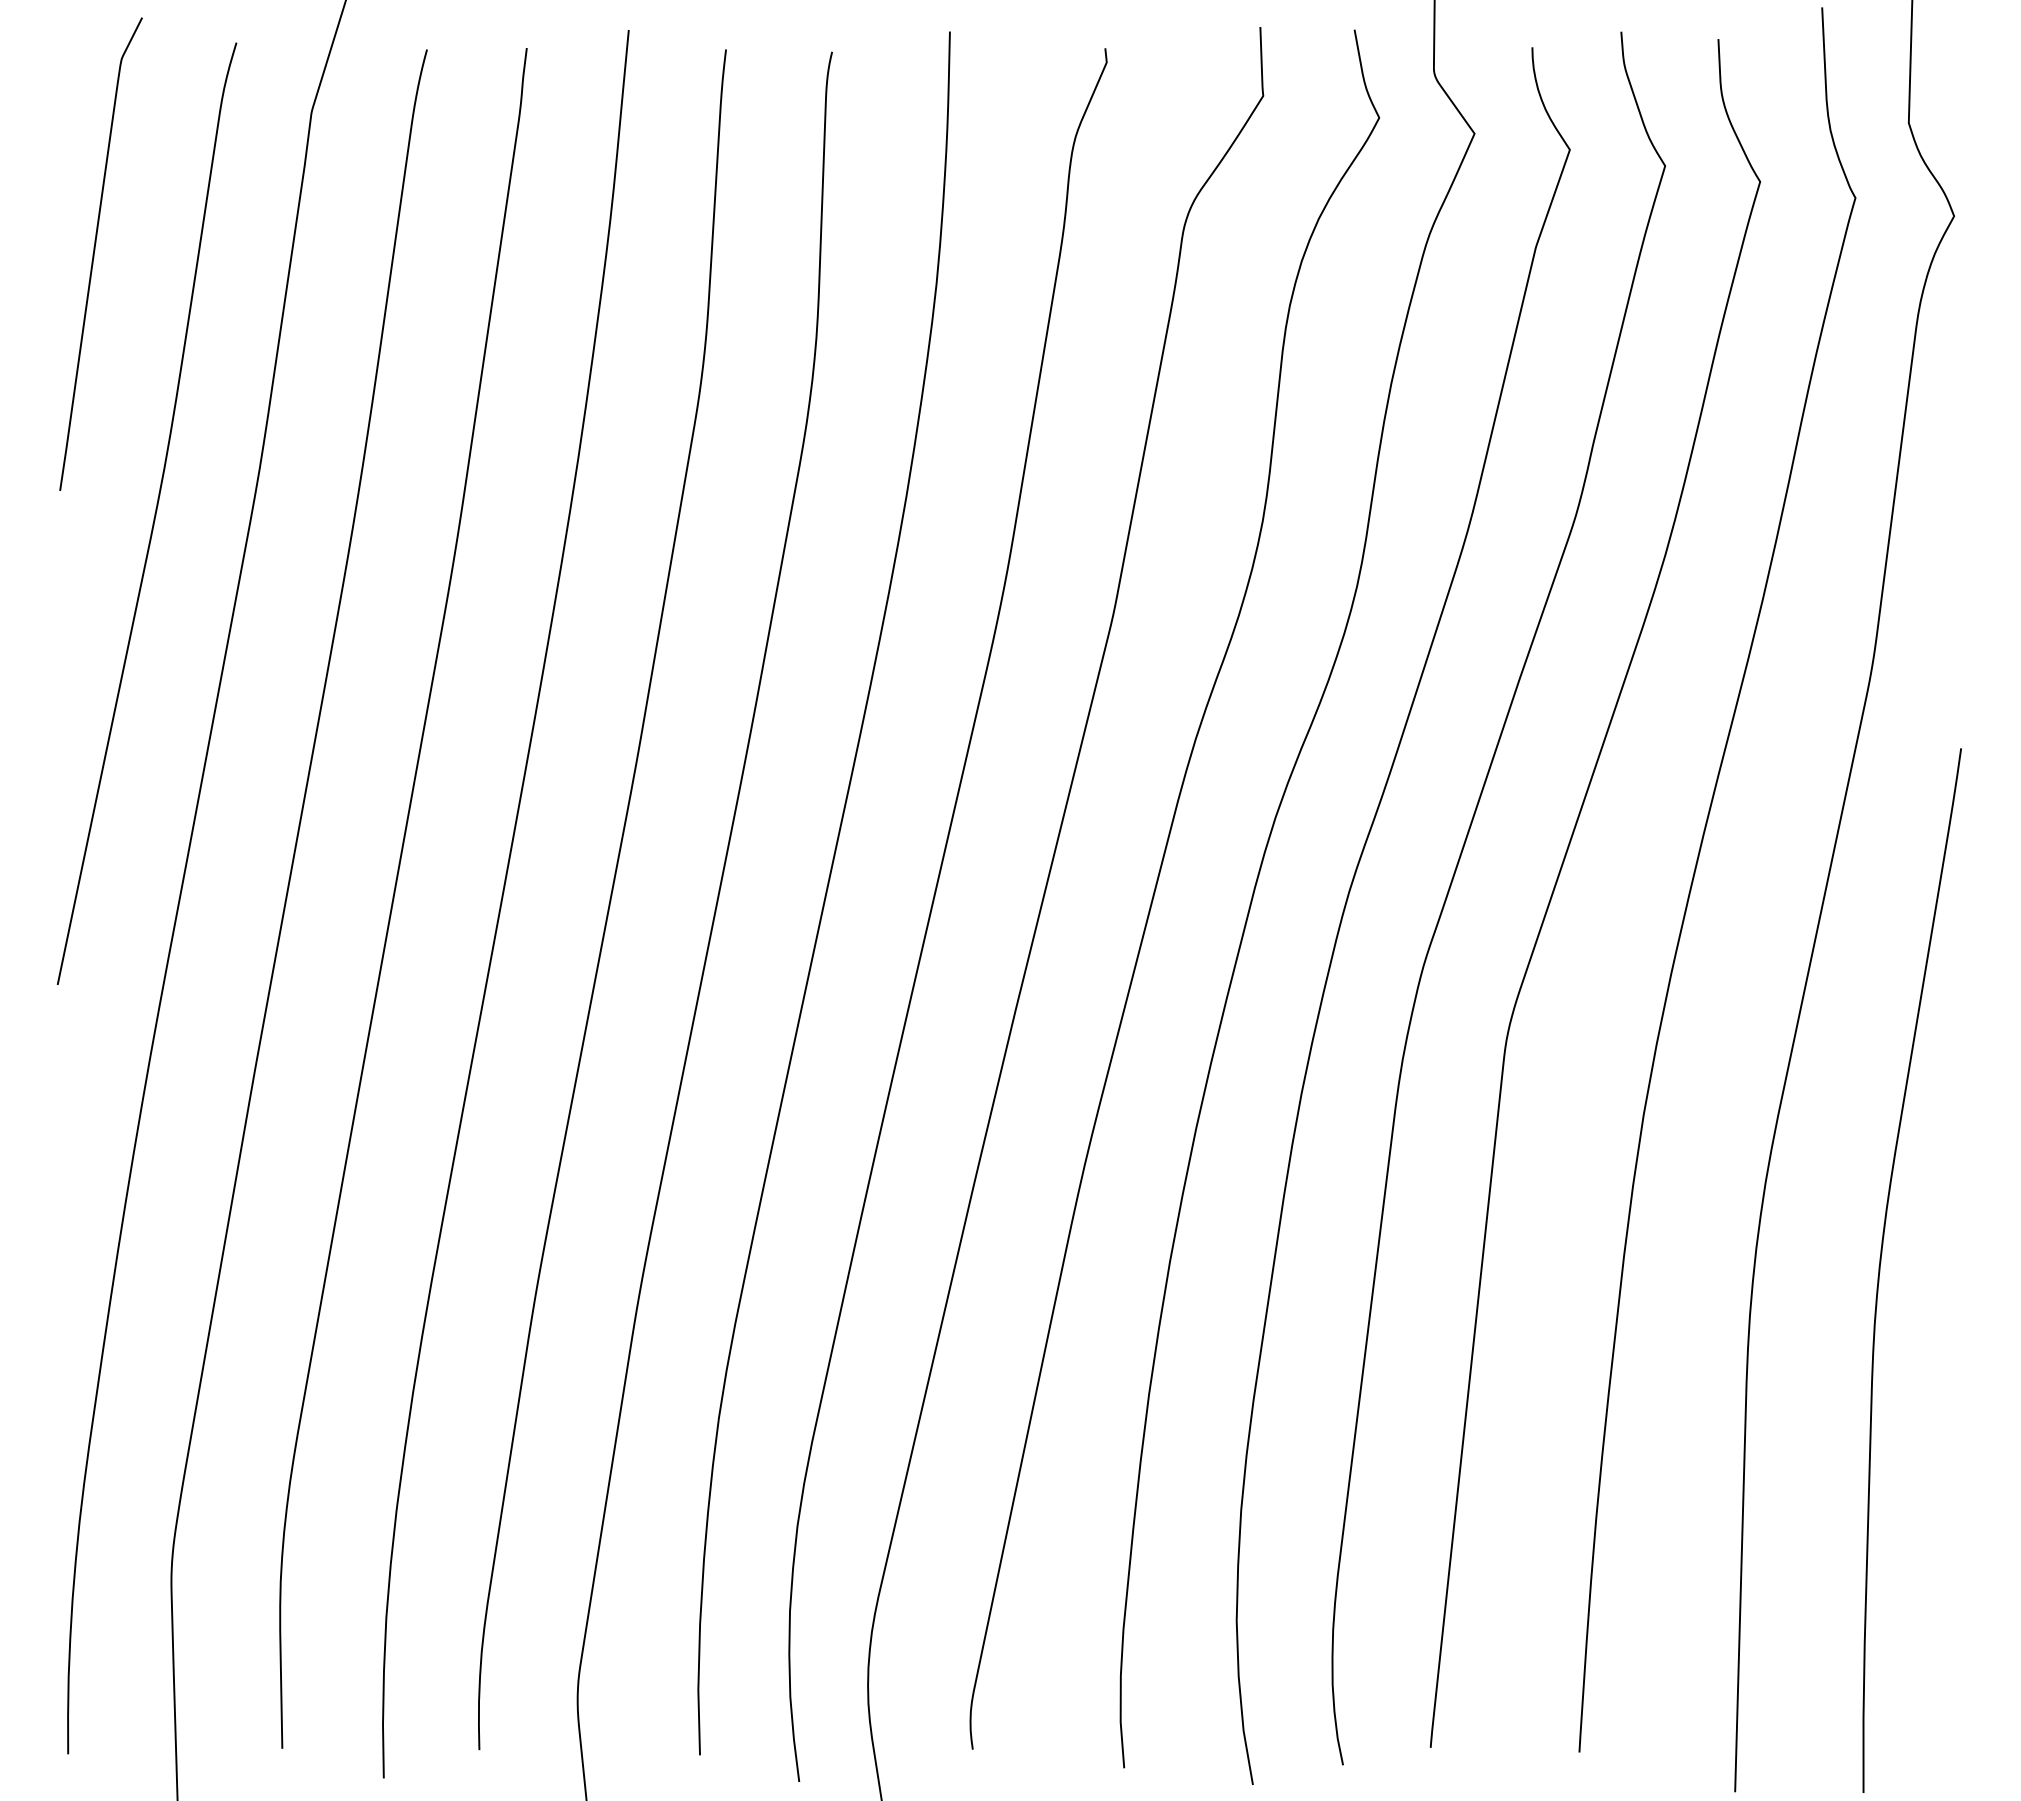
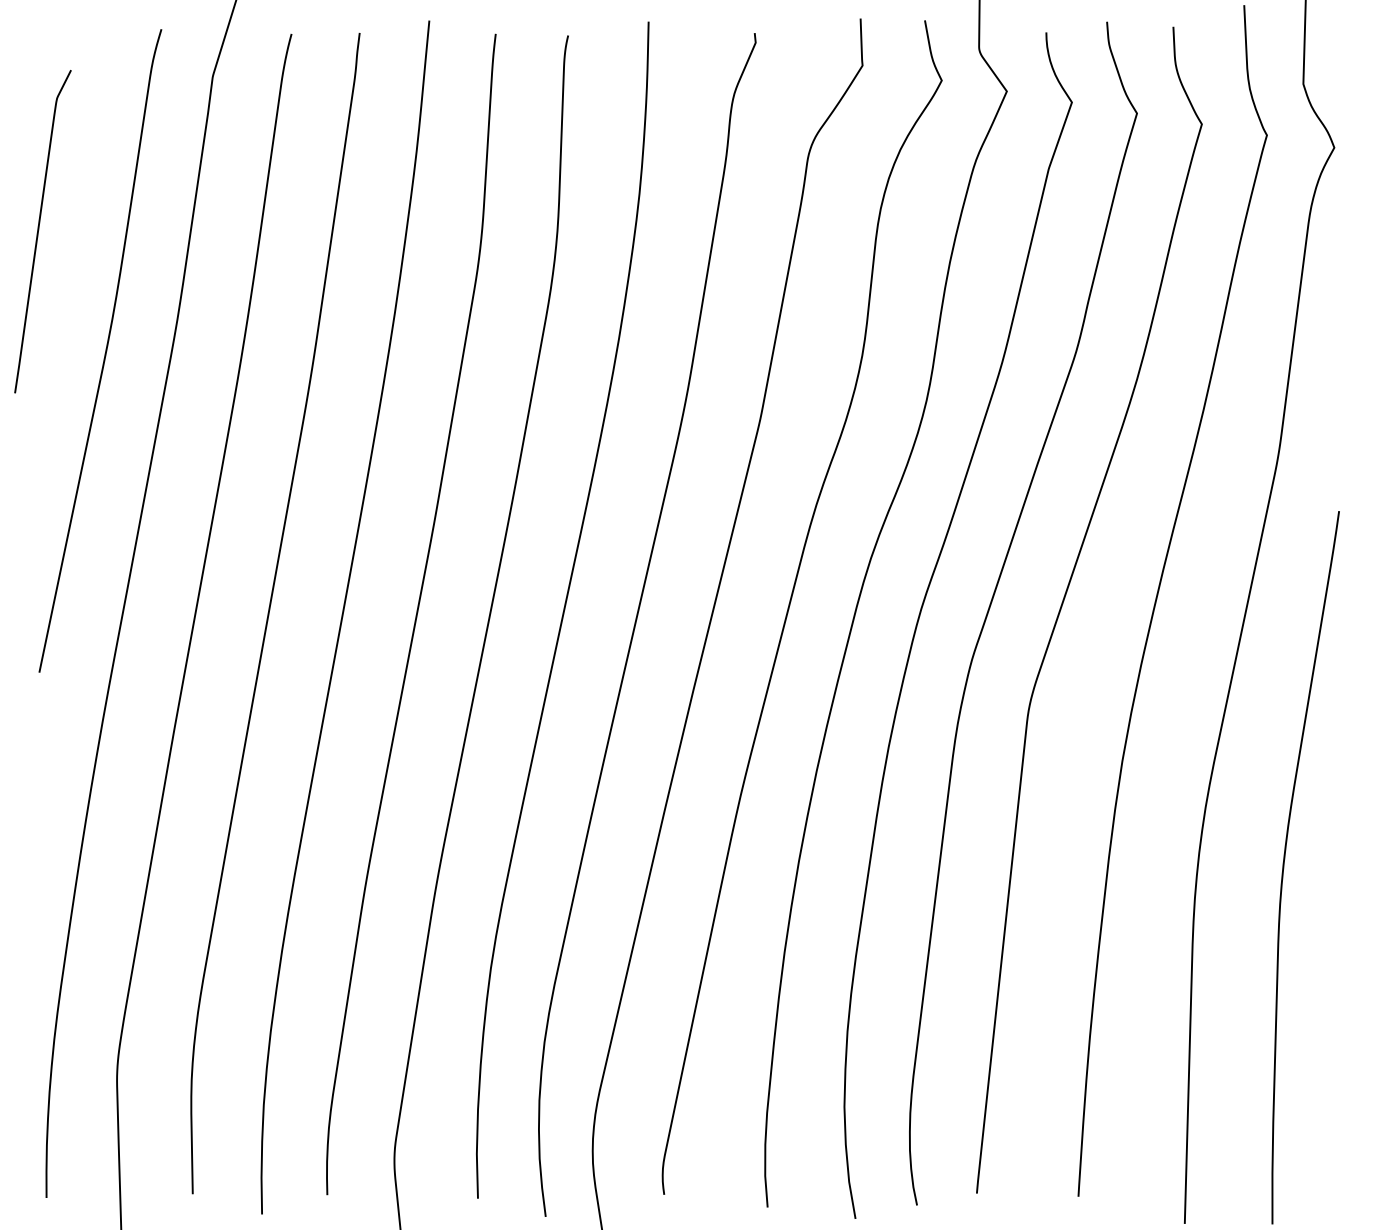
curve: (95, 252) -> (39, 230), moved

